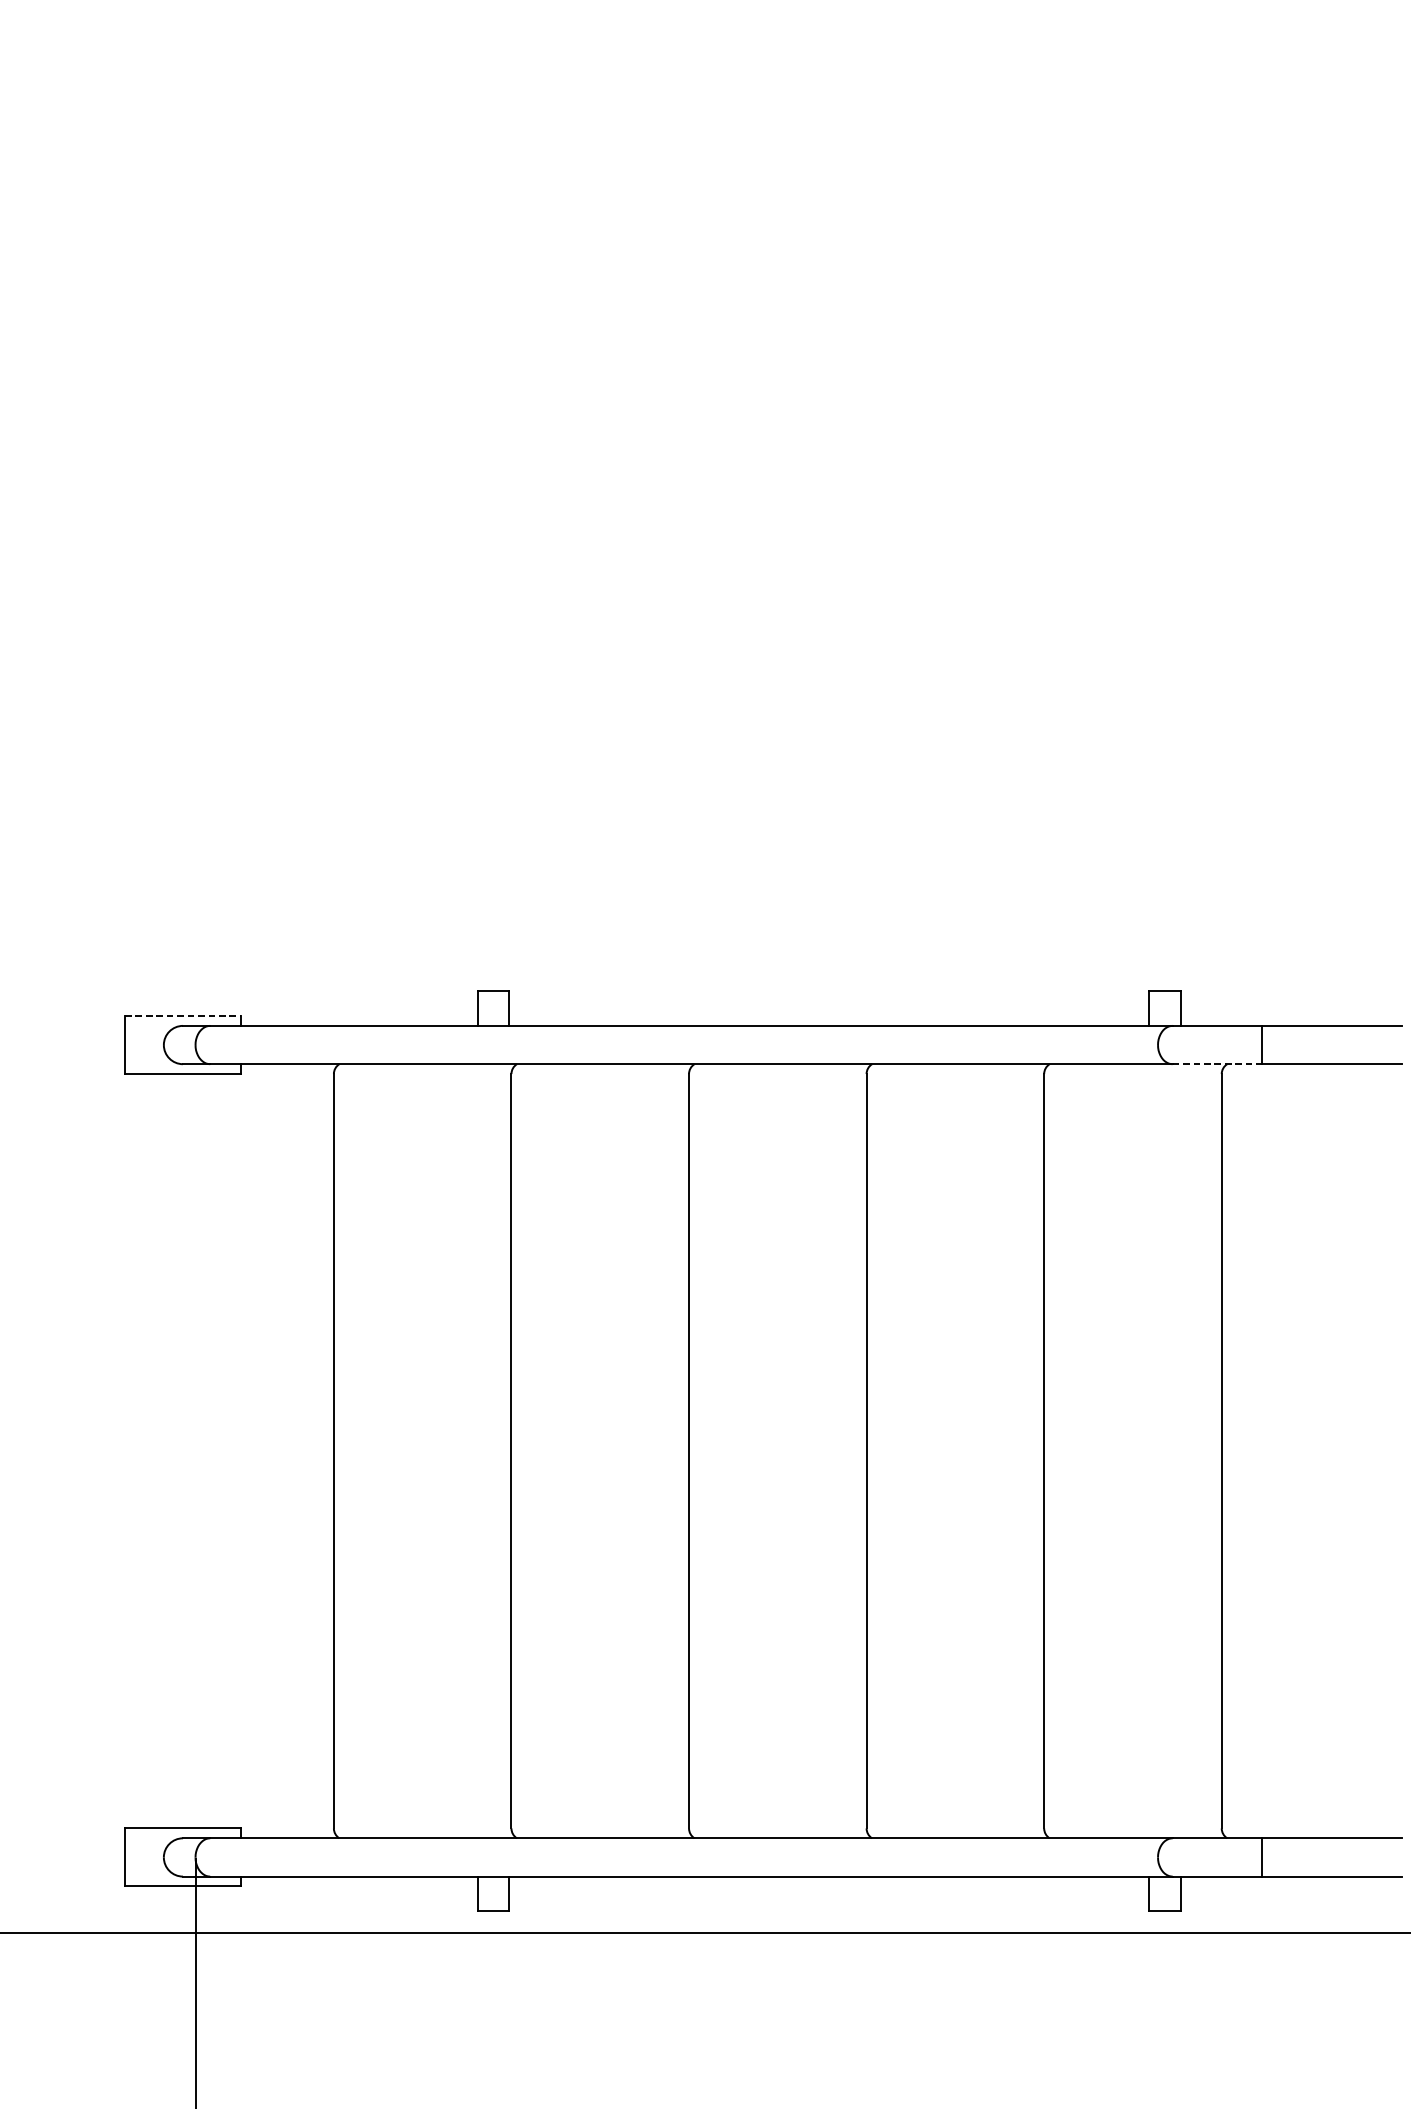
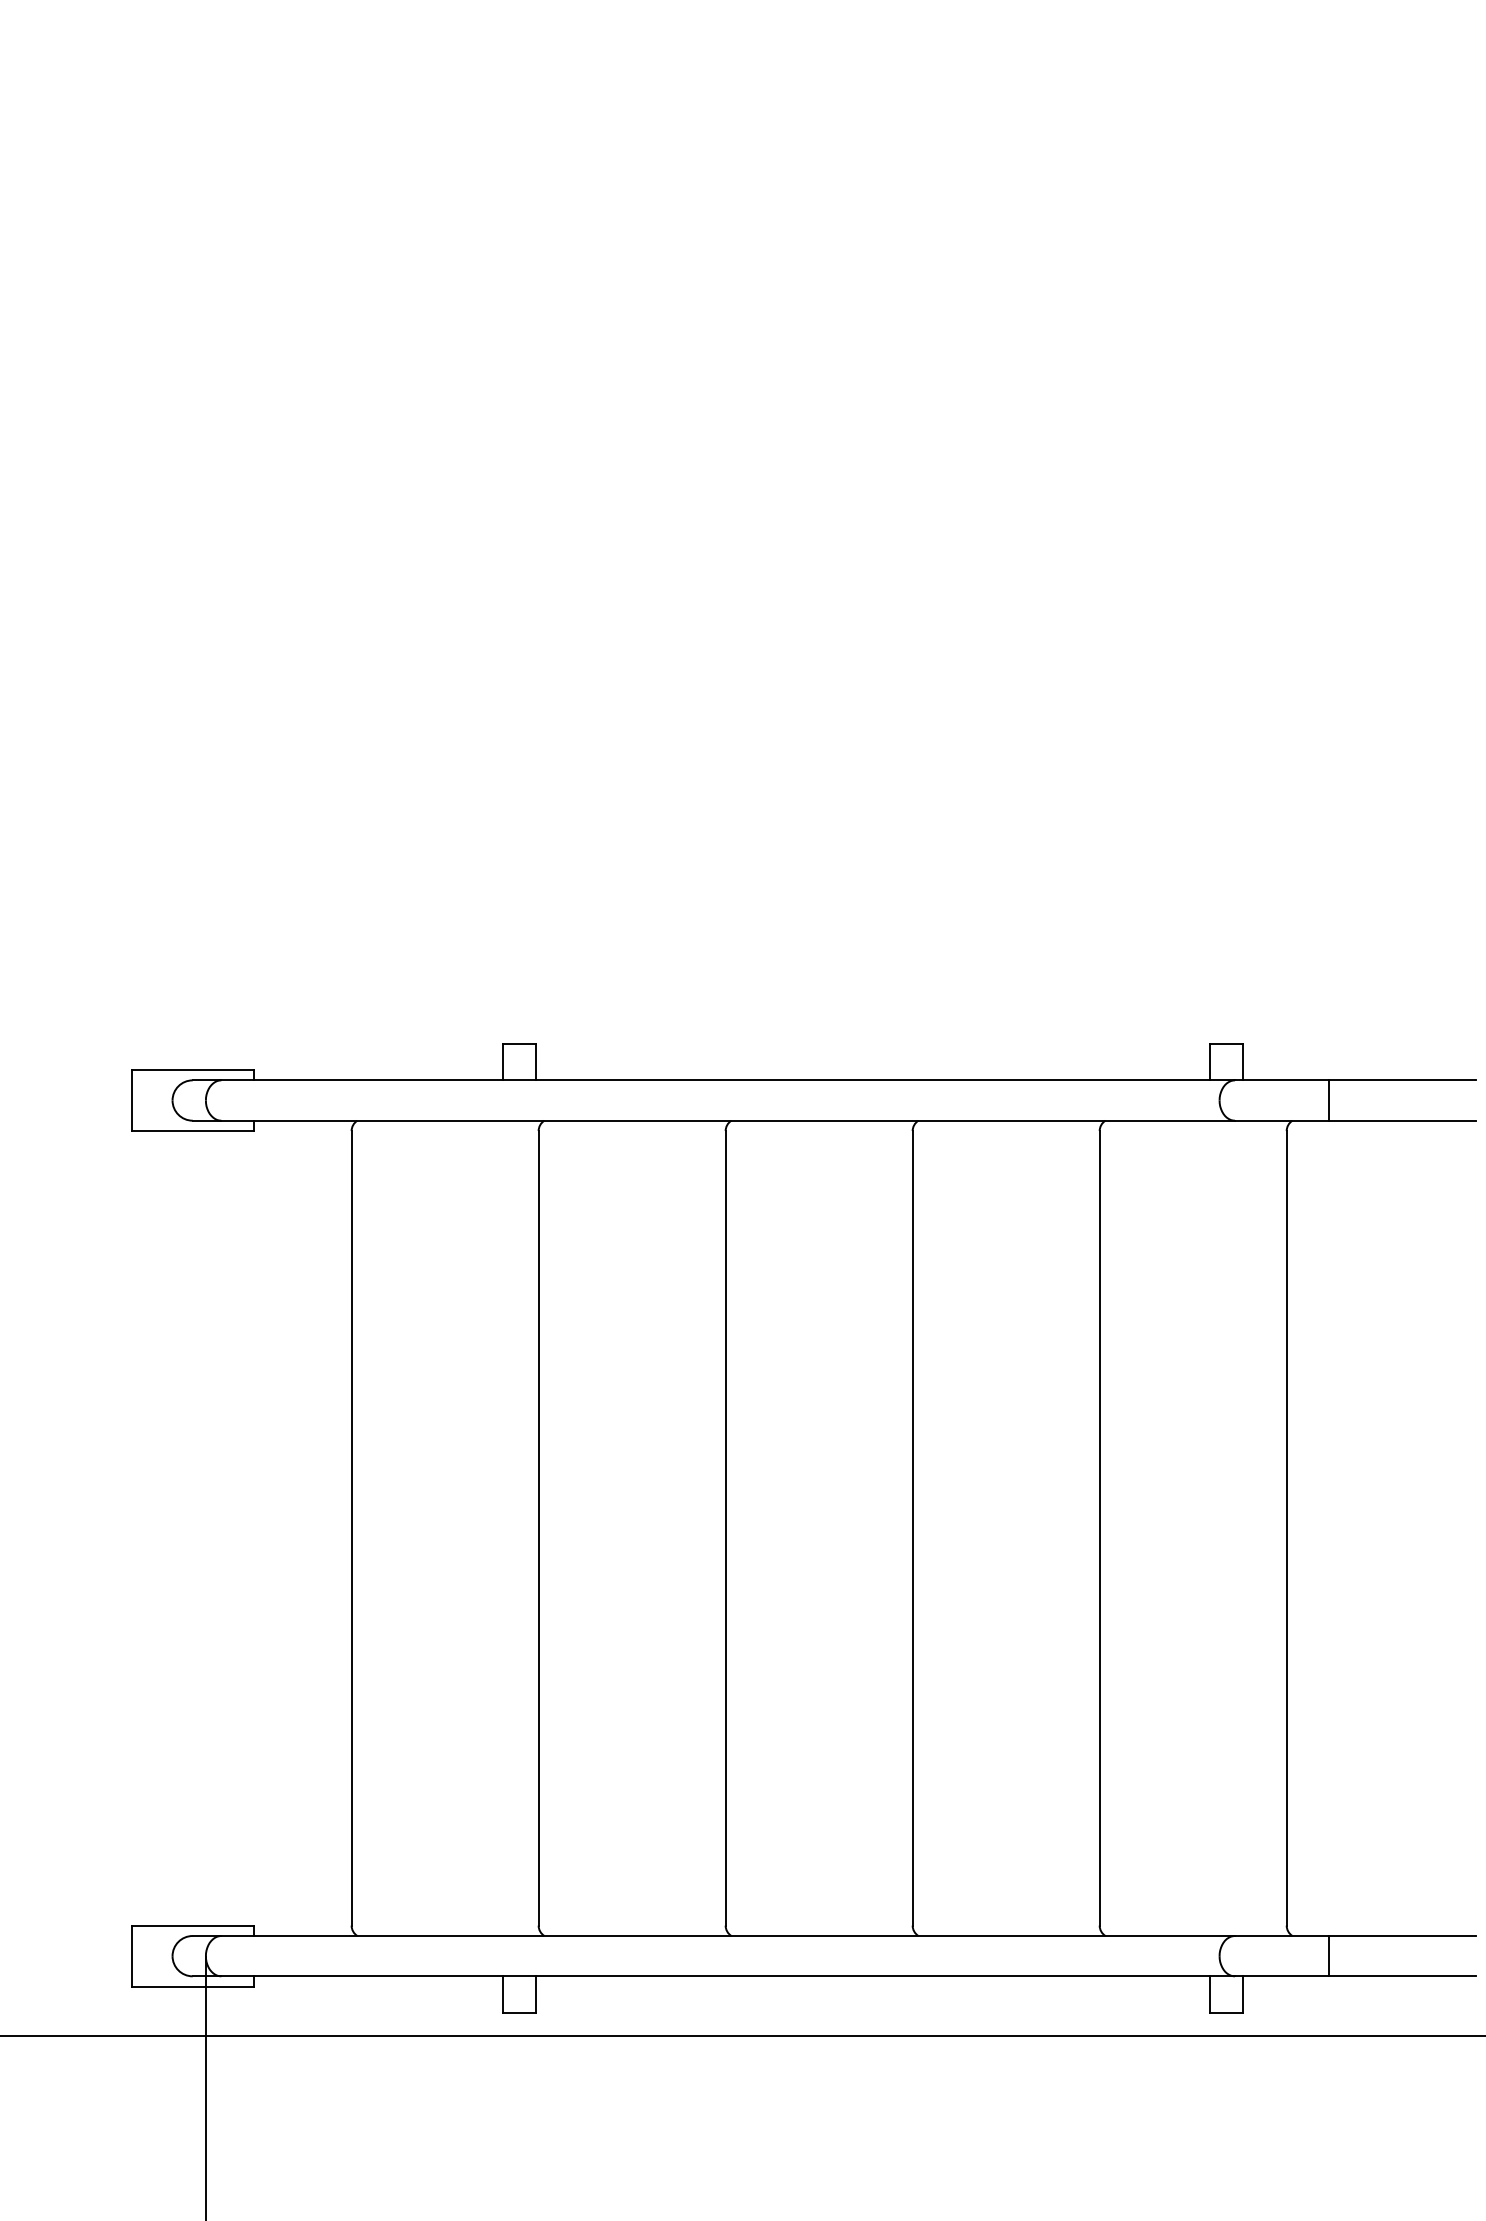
line: (183, 1015) -> (193, 1069), dashed -> solid
line: (1216, 1063) -> (1281, 1120), dashed -> solid

